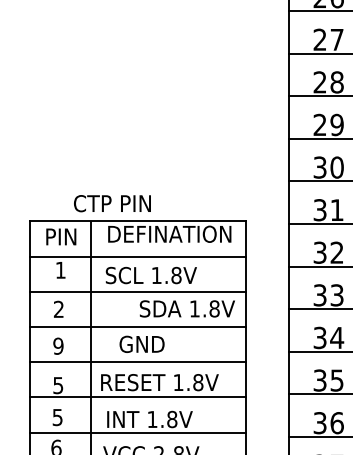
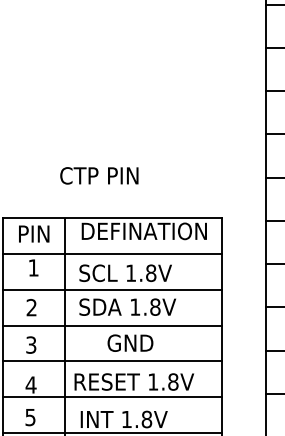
text: (112, 203) -> (99, 175), moved
text: (186, 308) -> (126, 306), moved
text: (141, 343) -> (129, 342), moved
text: (58, 345) -> (31, 344), 9 -> 3
text: (57, 385) -> (30, 384), 5 -> 4

